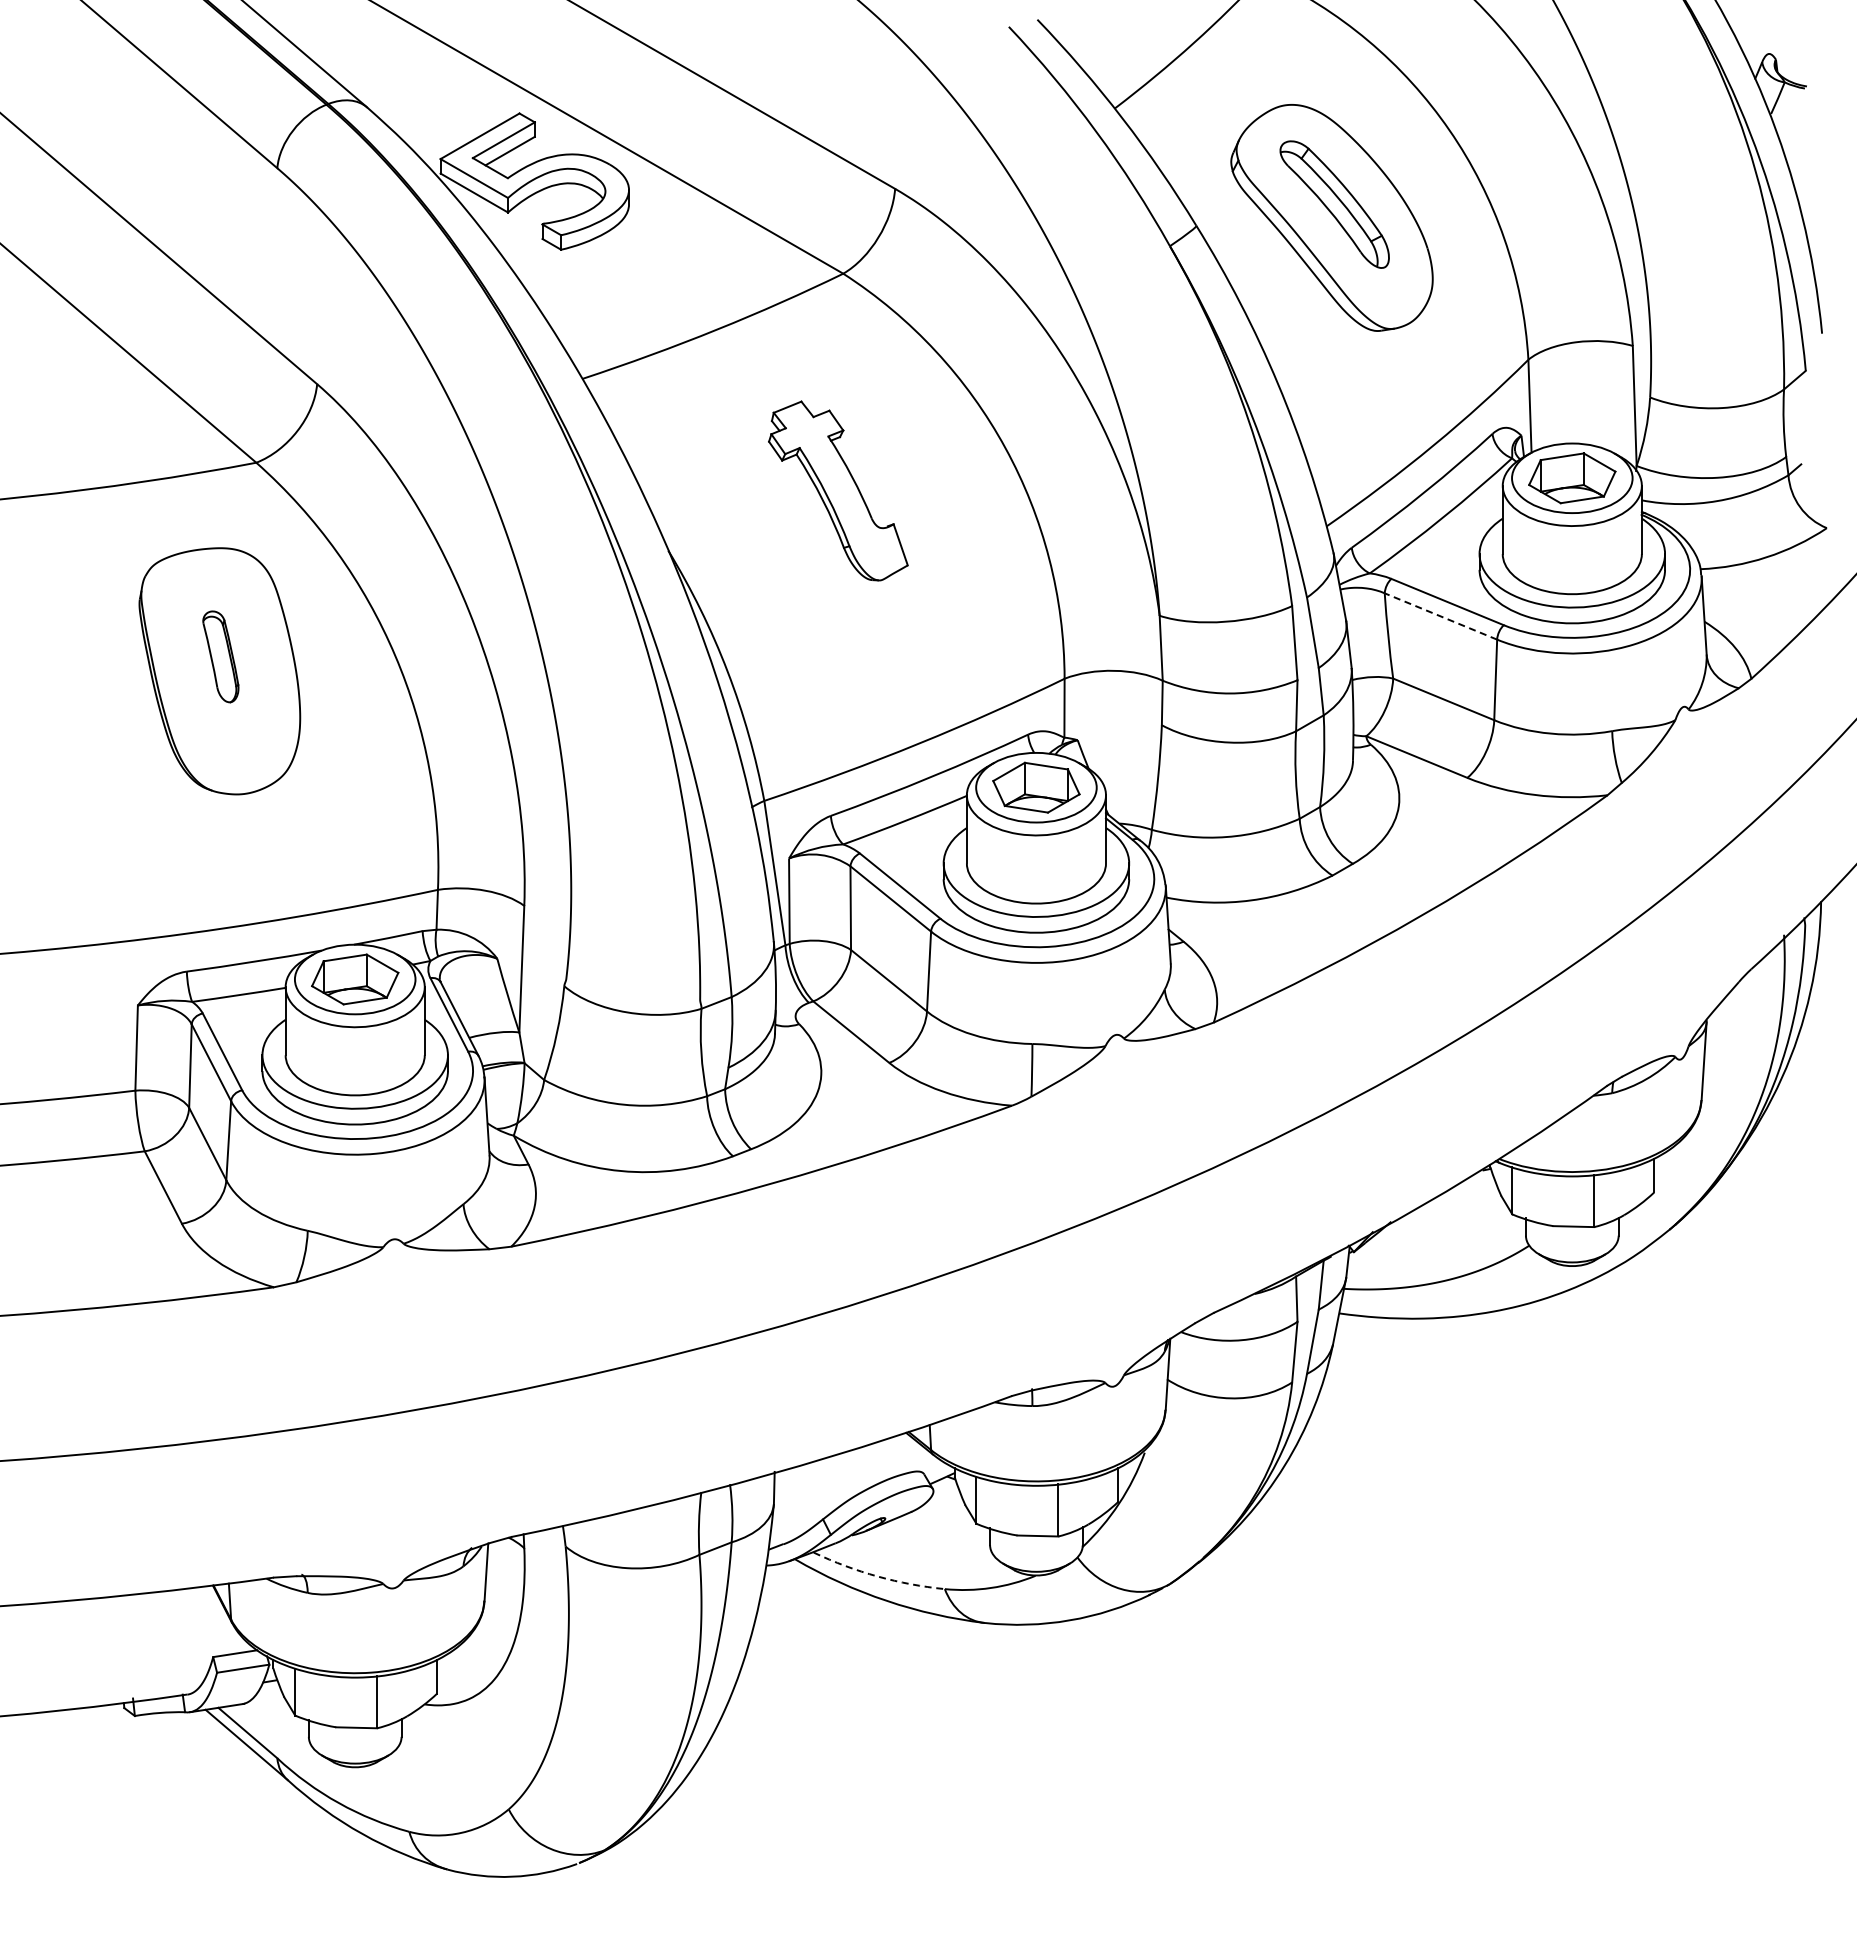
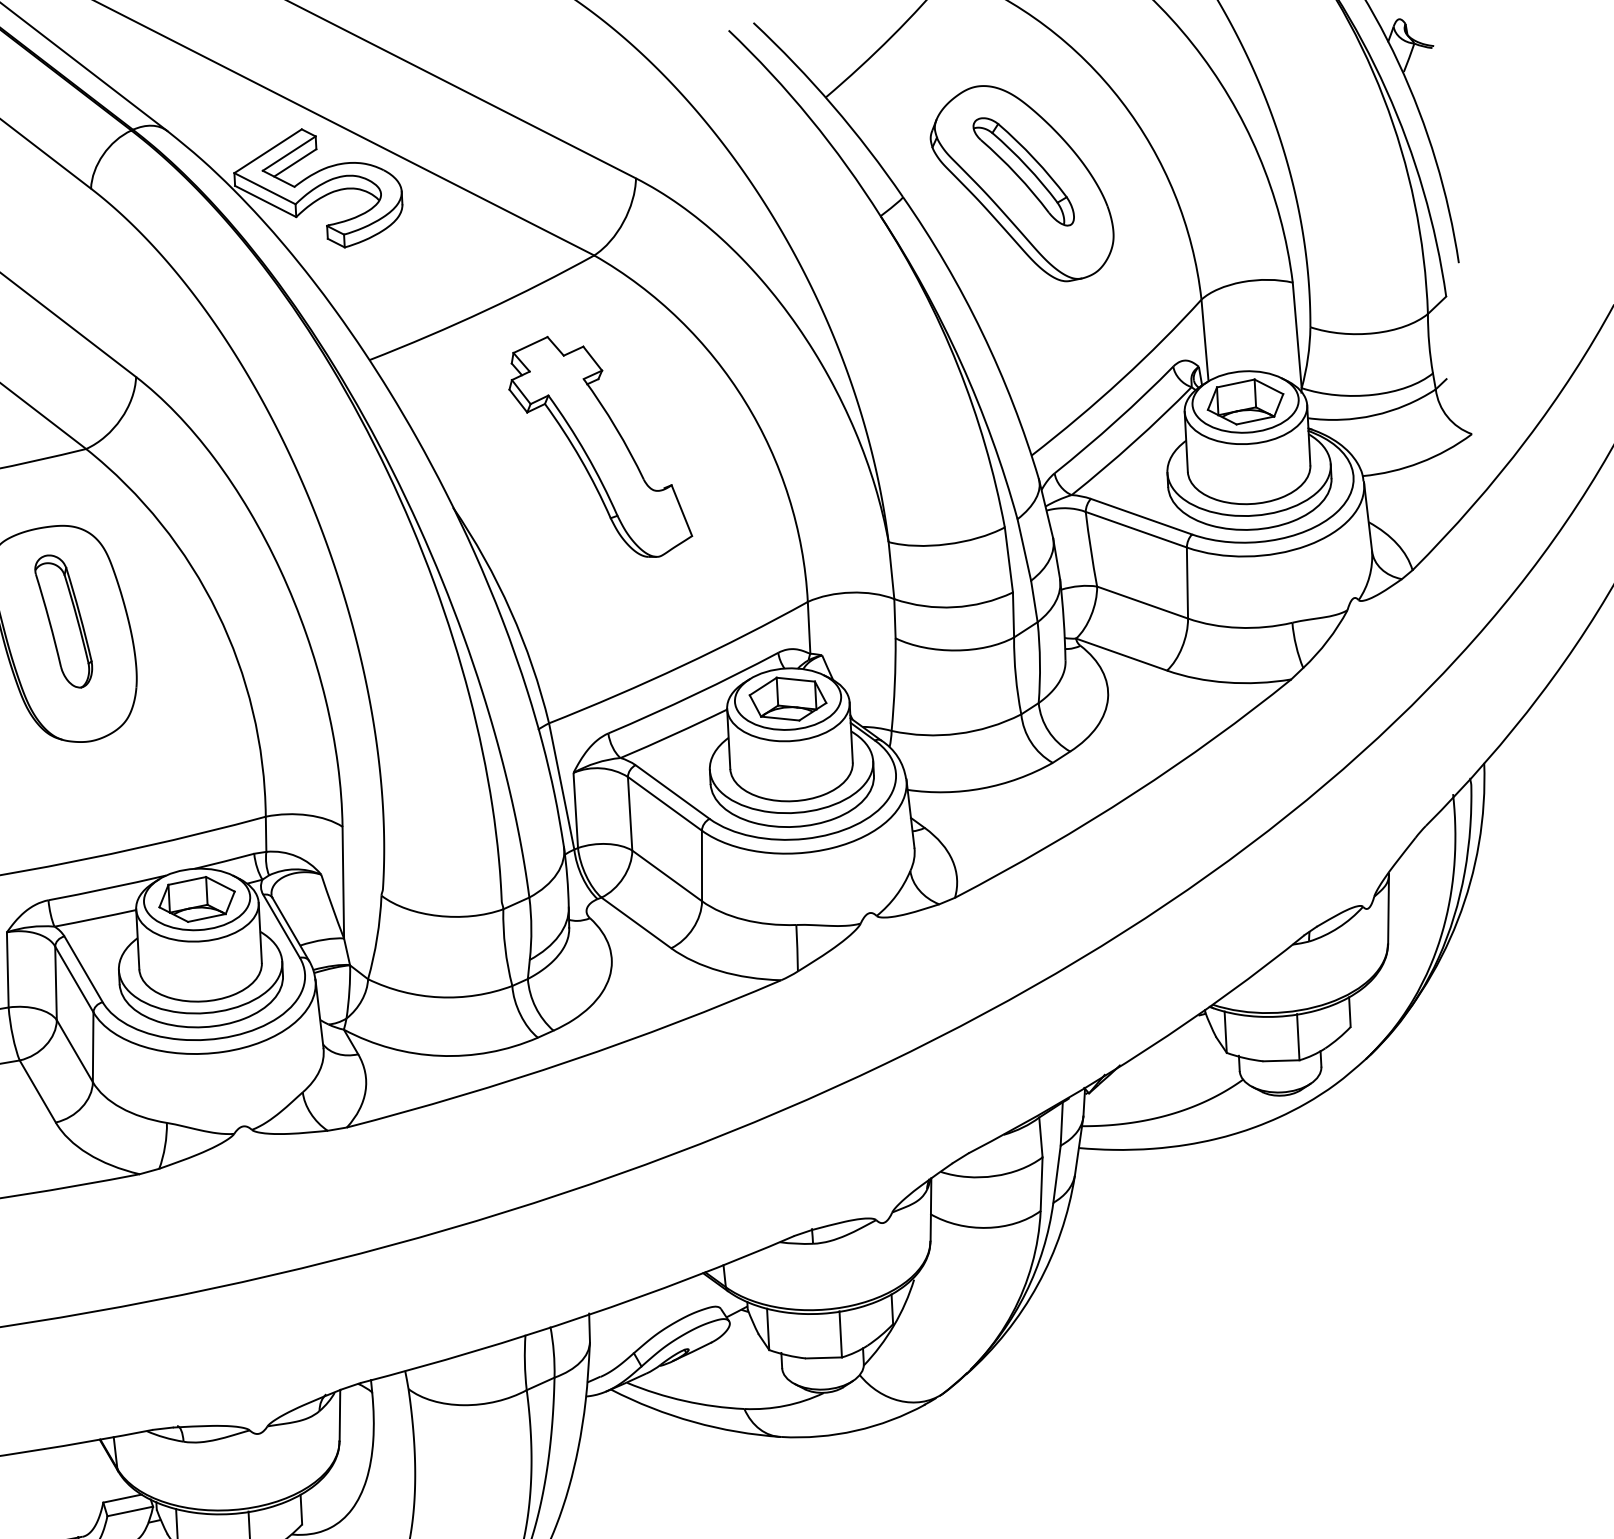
part: (838, 490) -> (600, 446), size x1.43
line: (1440, 616) -> (1135, 529), dashed -> solid
part: (220, 656) -> (63, 621), size x1.67
arc: (877, 1576) -> (684, 1401), dashed -> solid

